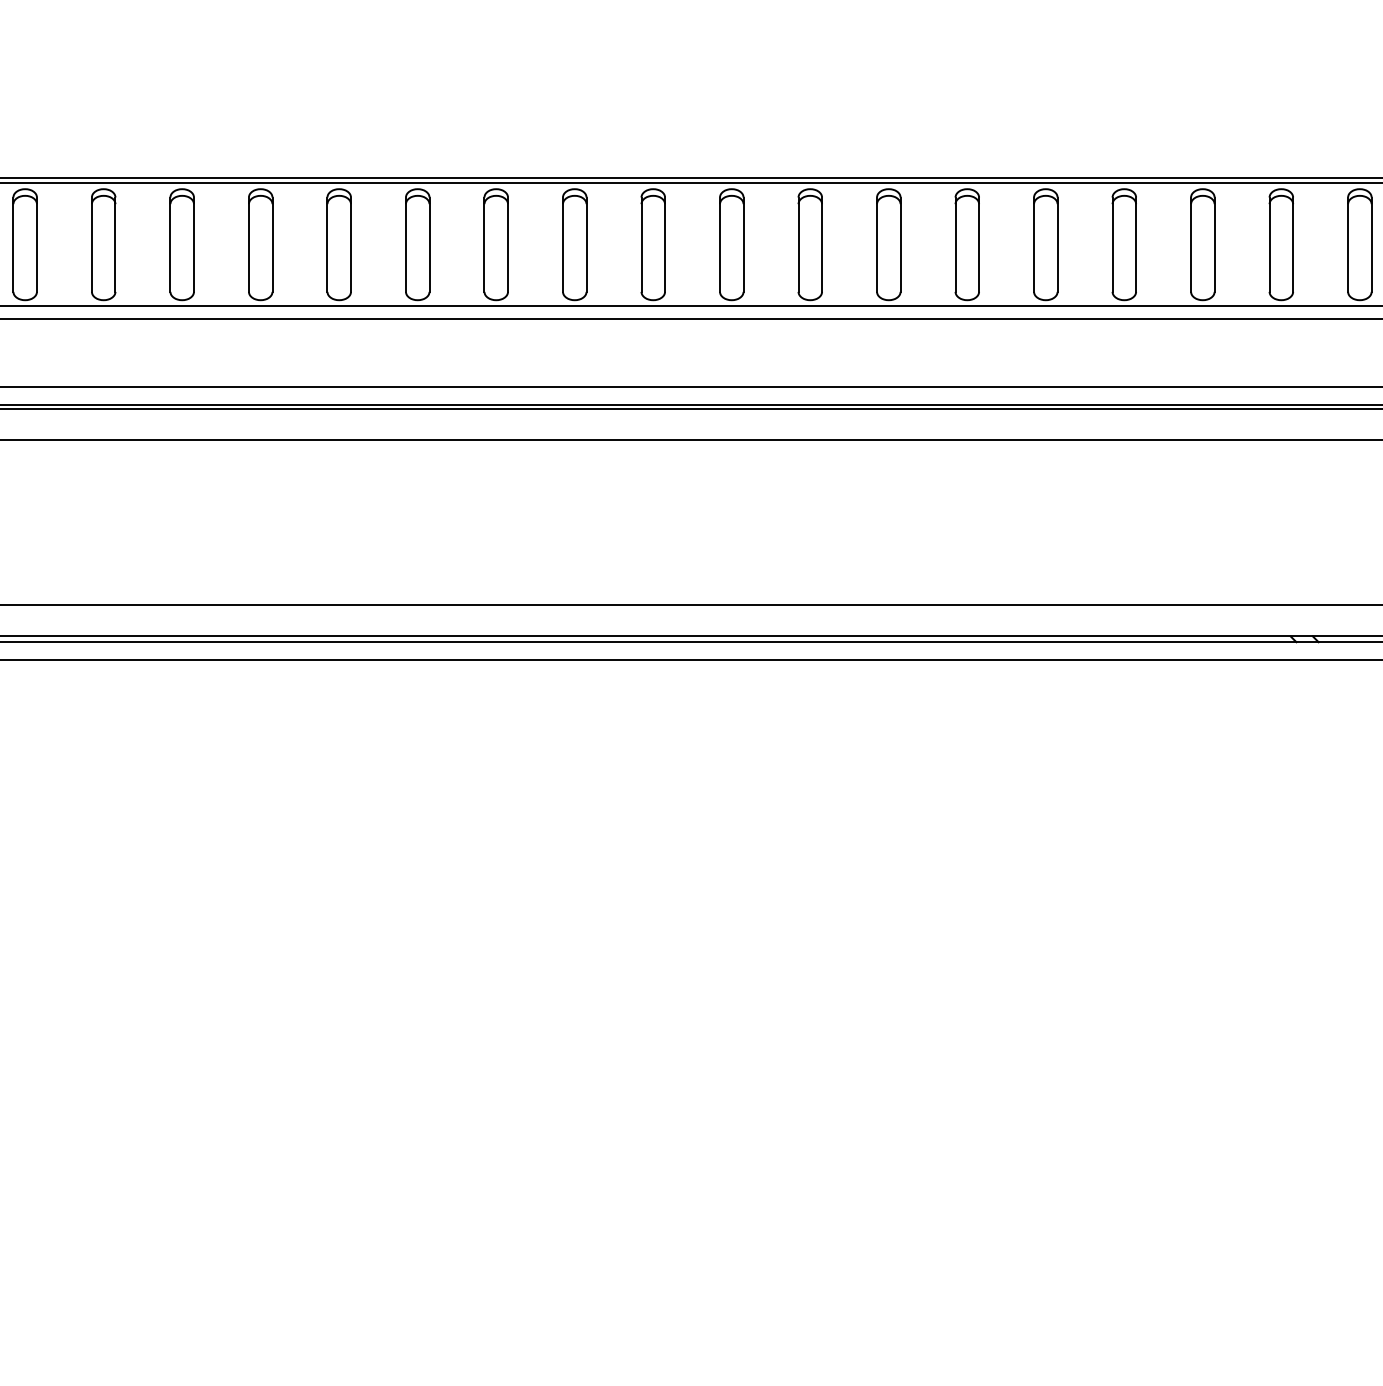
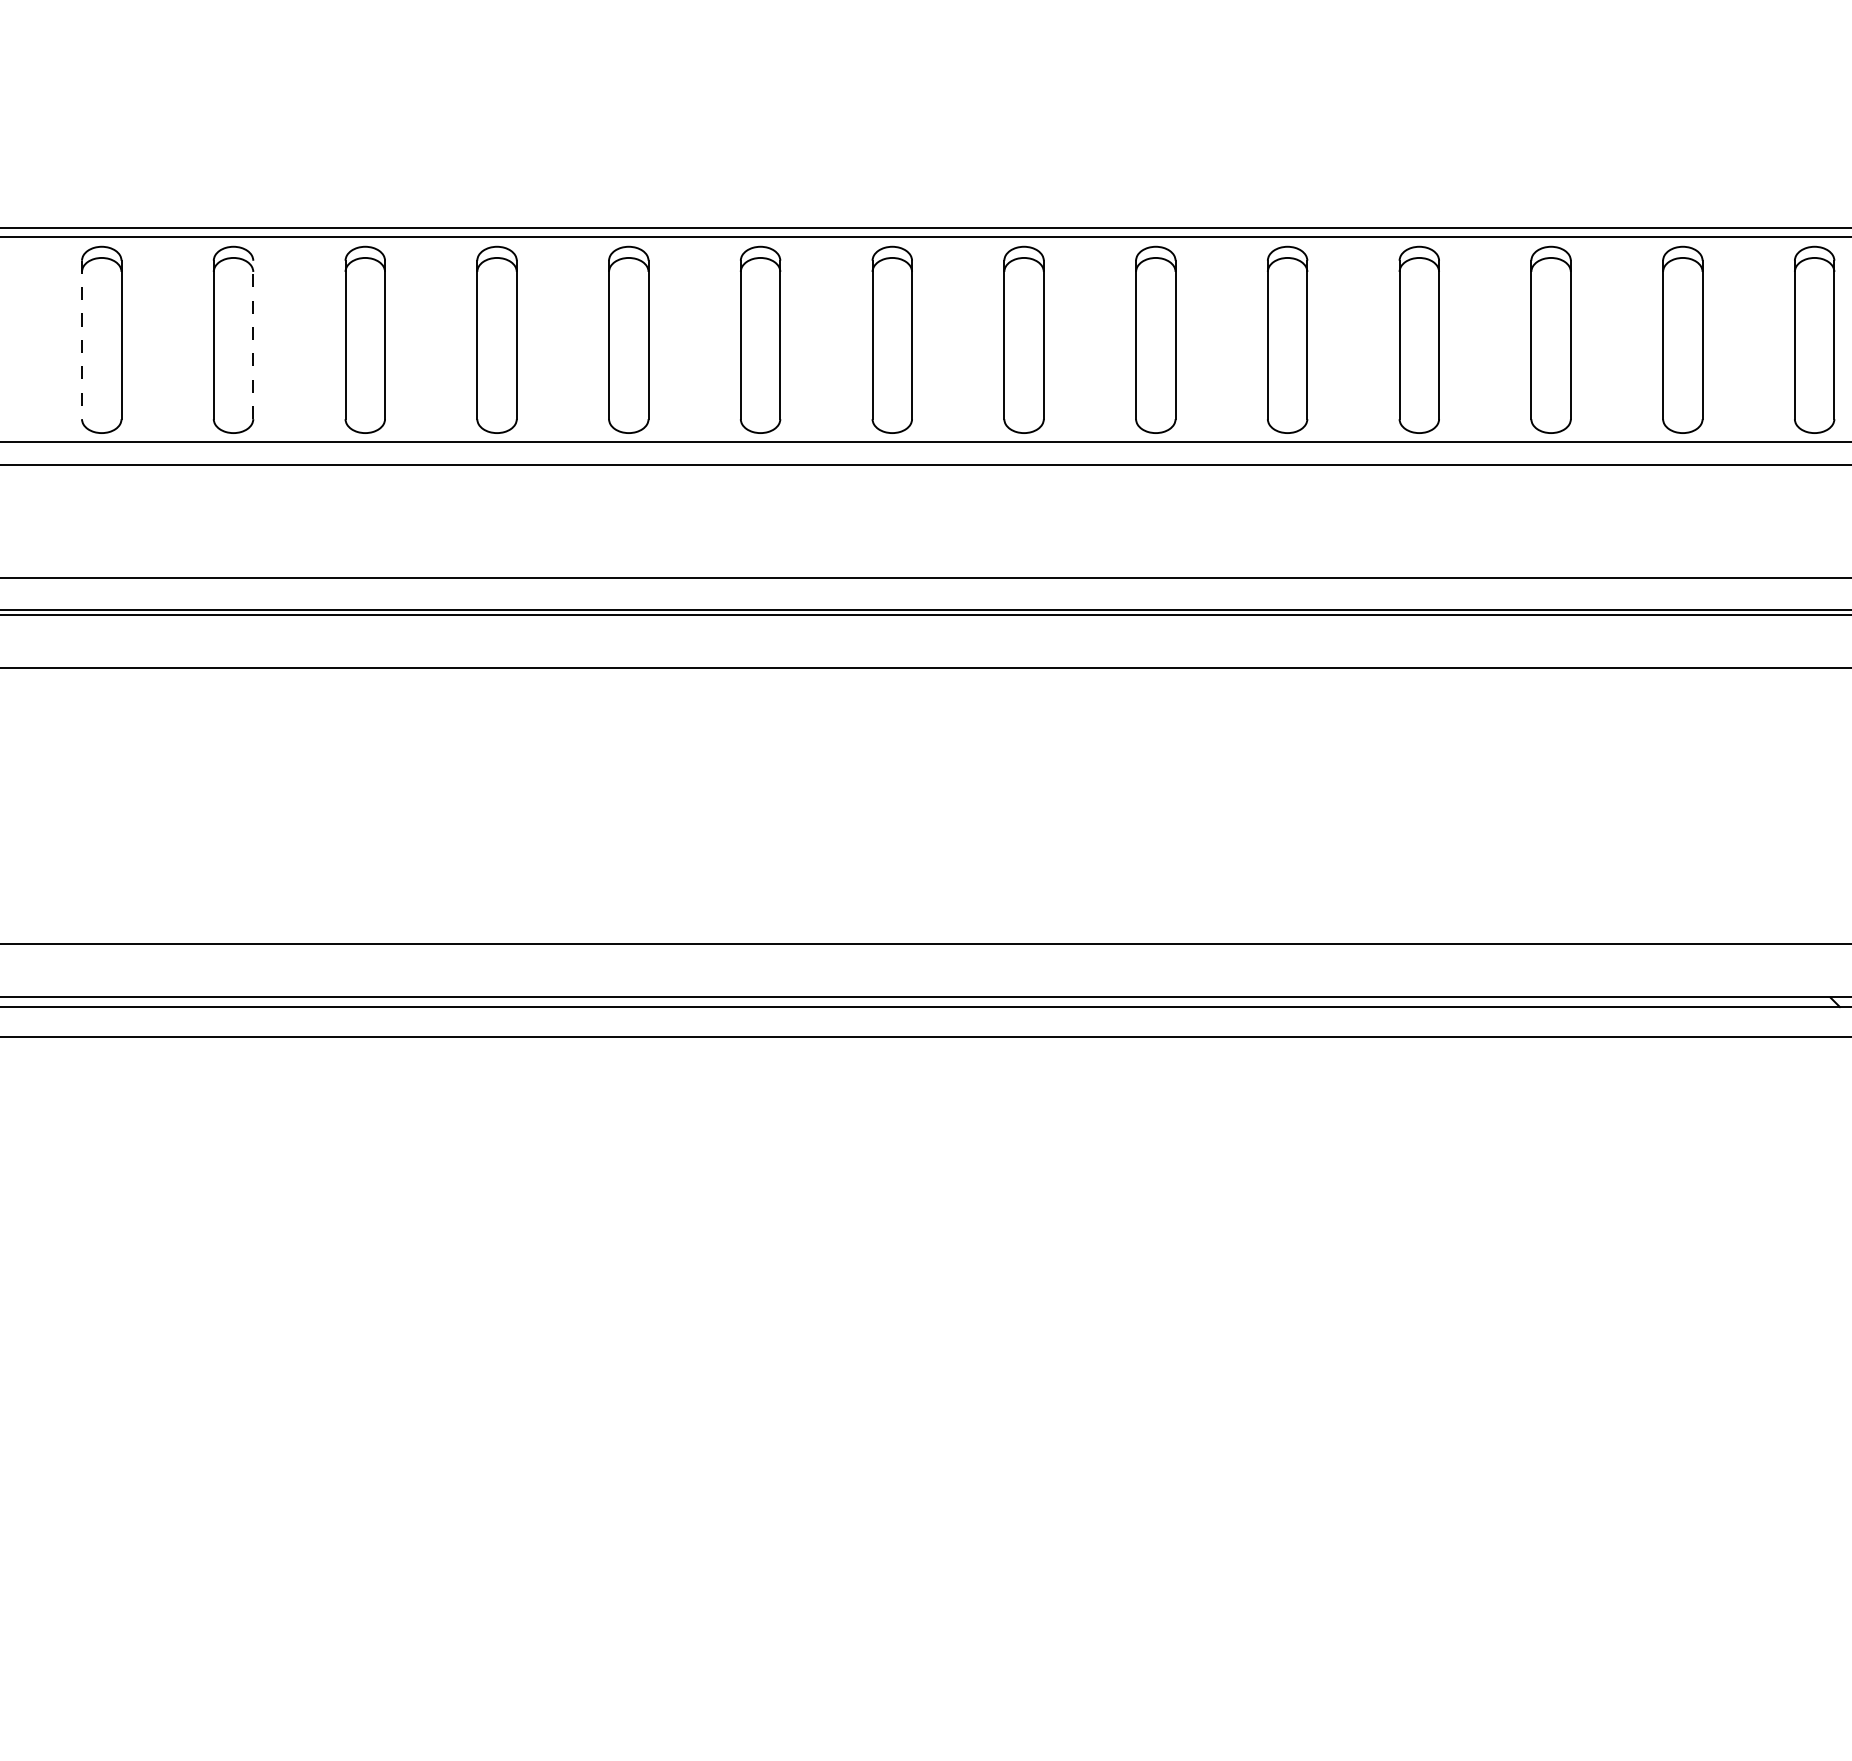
line: (351, 244) -> (254, 339), solid -> dashed
line: (248, 245) -> (81, 341), solid -> dashed

